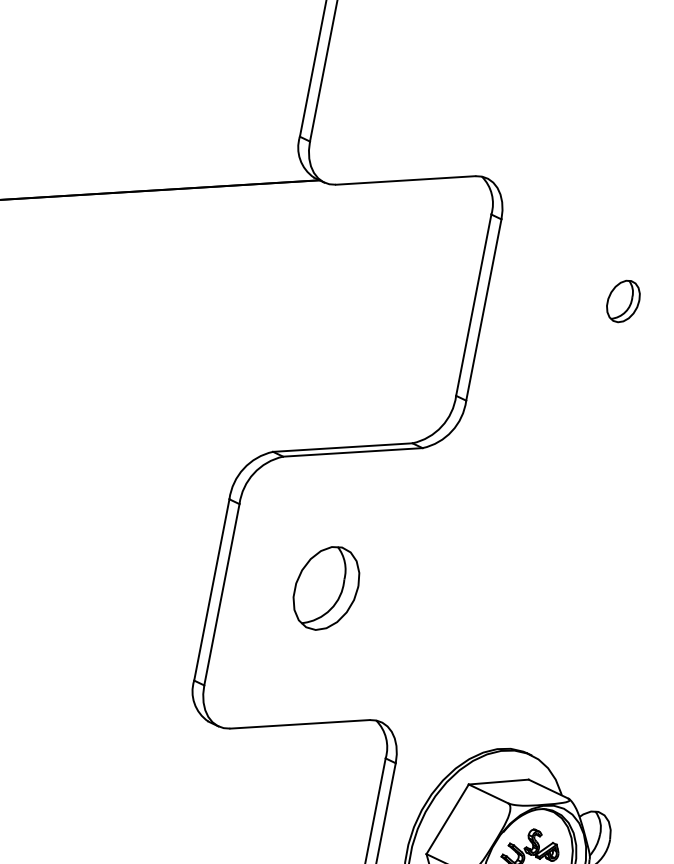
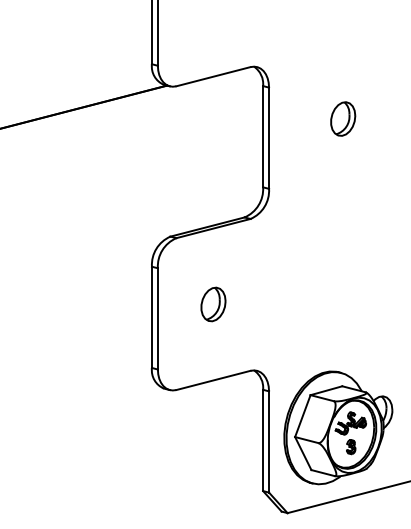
part: (624, 300) -> (343, 118), size x1.43
part: (326, 588) -> (213, 304), size x0.71

